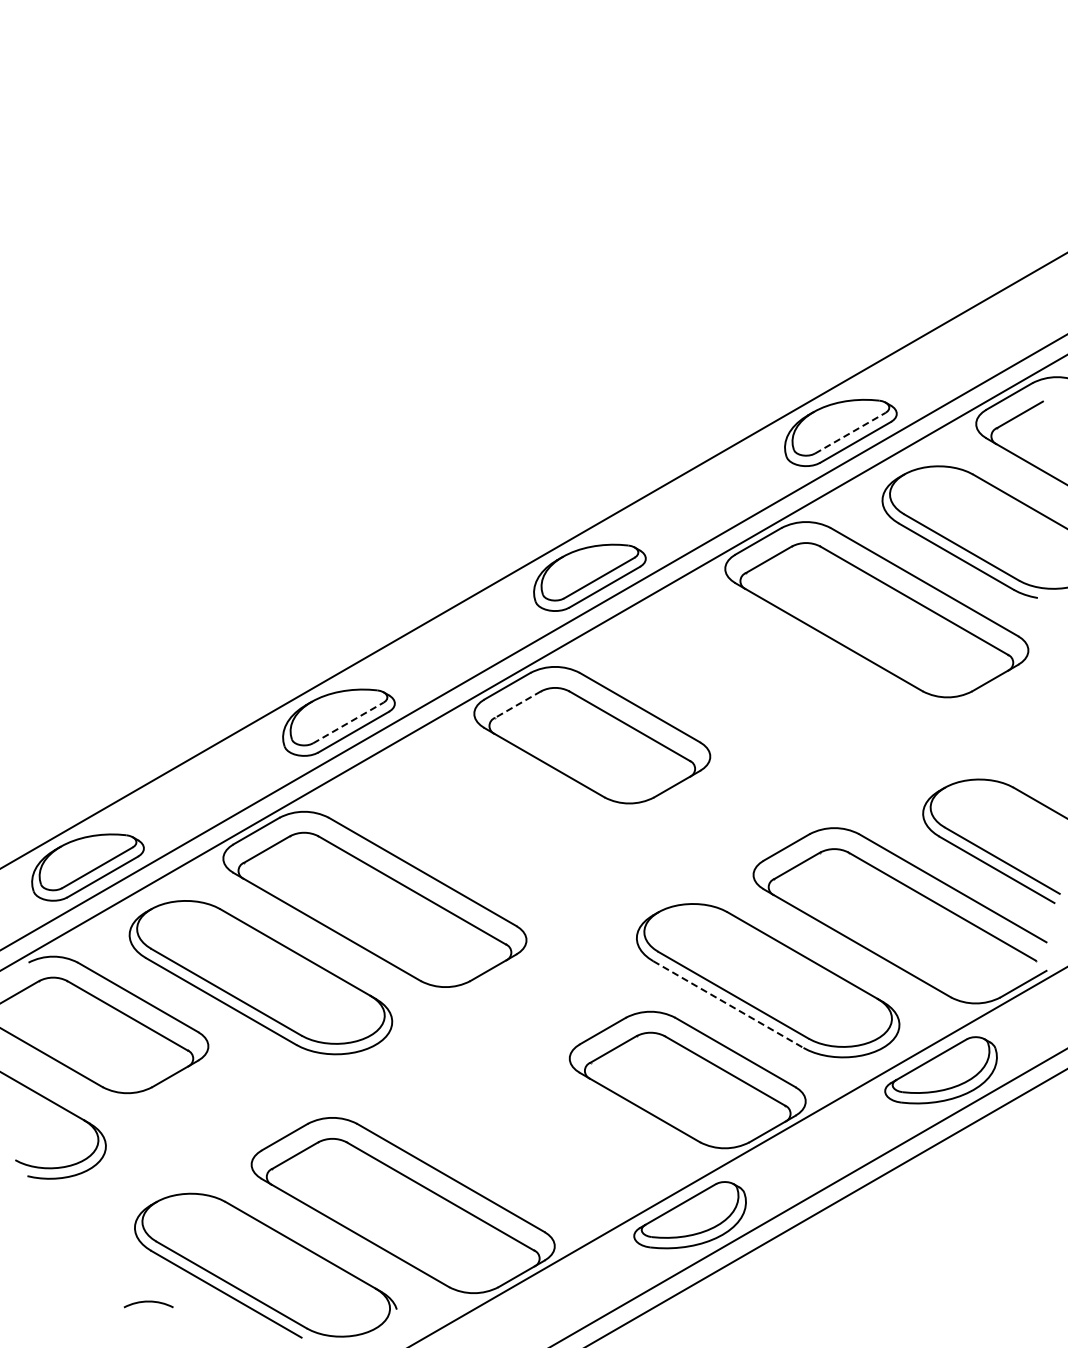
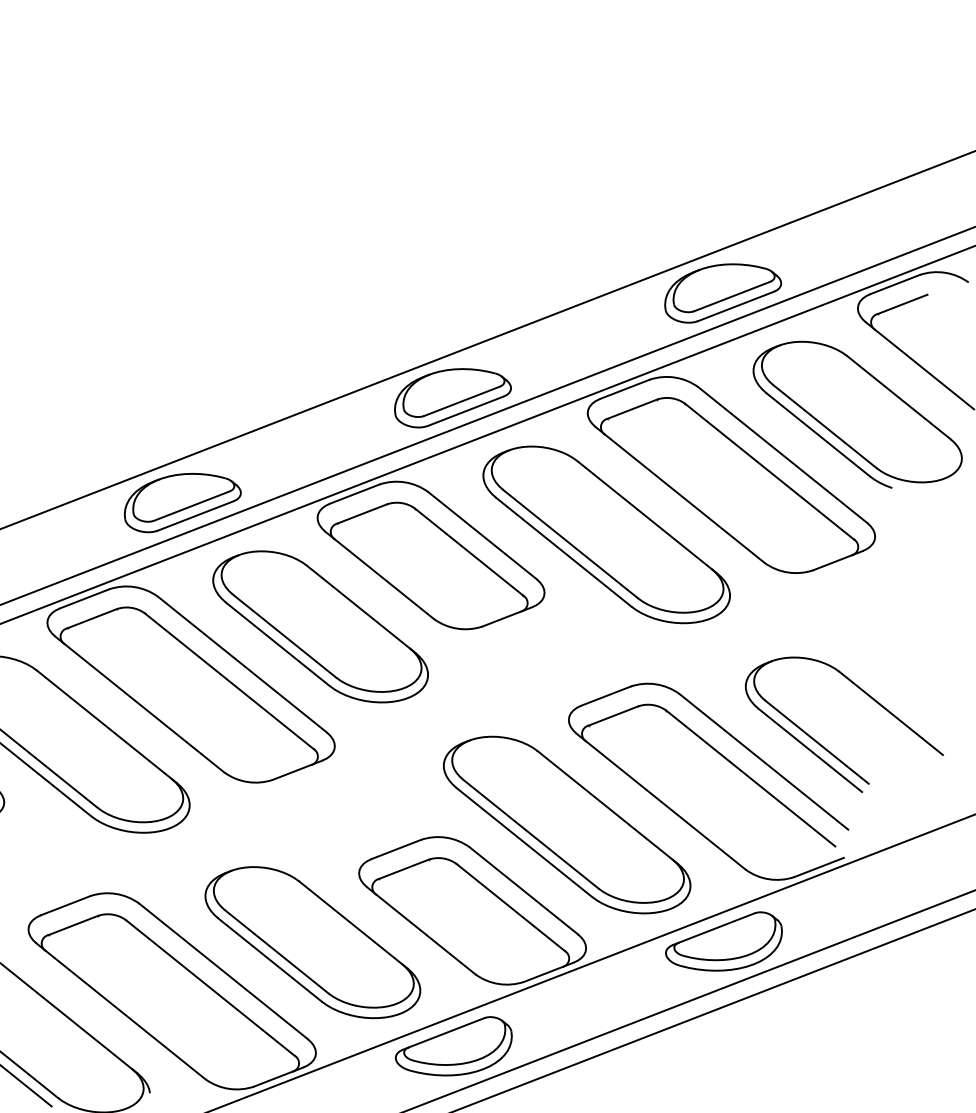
line: (850, 433) -> (732, 296), dashed -> solid
part: (762, 687) -> (606, 534), added
line: (518, 704) -> (362, 513), dashed -> solid
line: (348, 722) -> (192, 505), dashed -> solid
part: (493, 822) -> (320, 626), added
line: (728, 1004) -> (524, 842), dashed -> solid
part: (534, 1135) -> (312, 942), added

